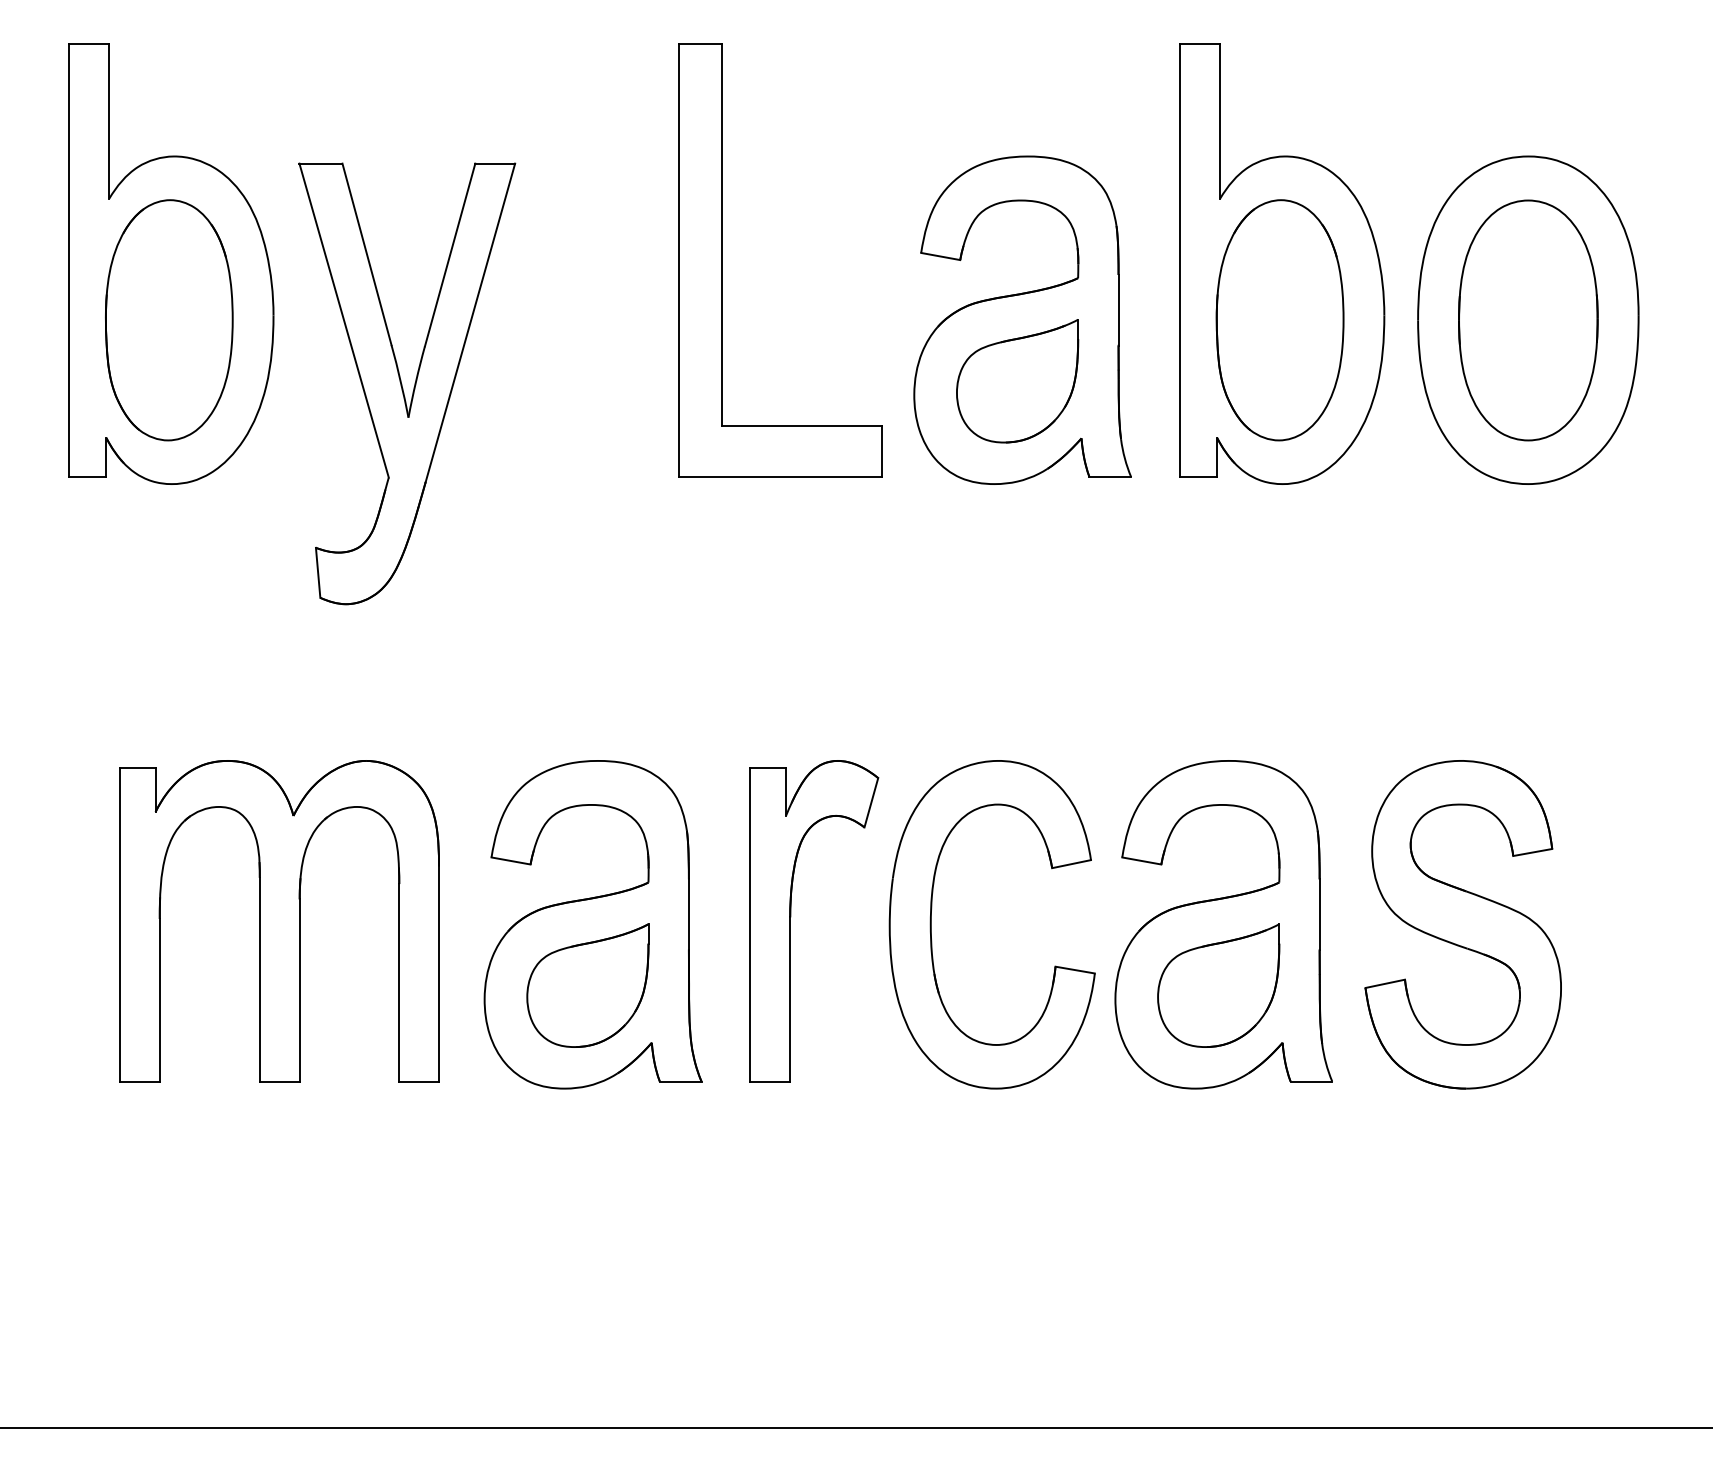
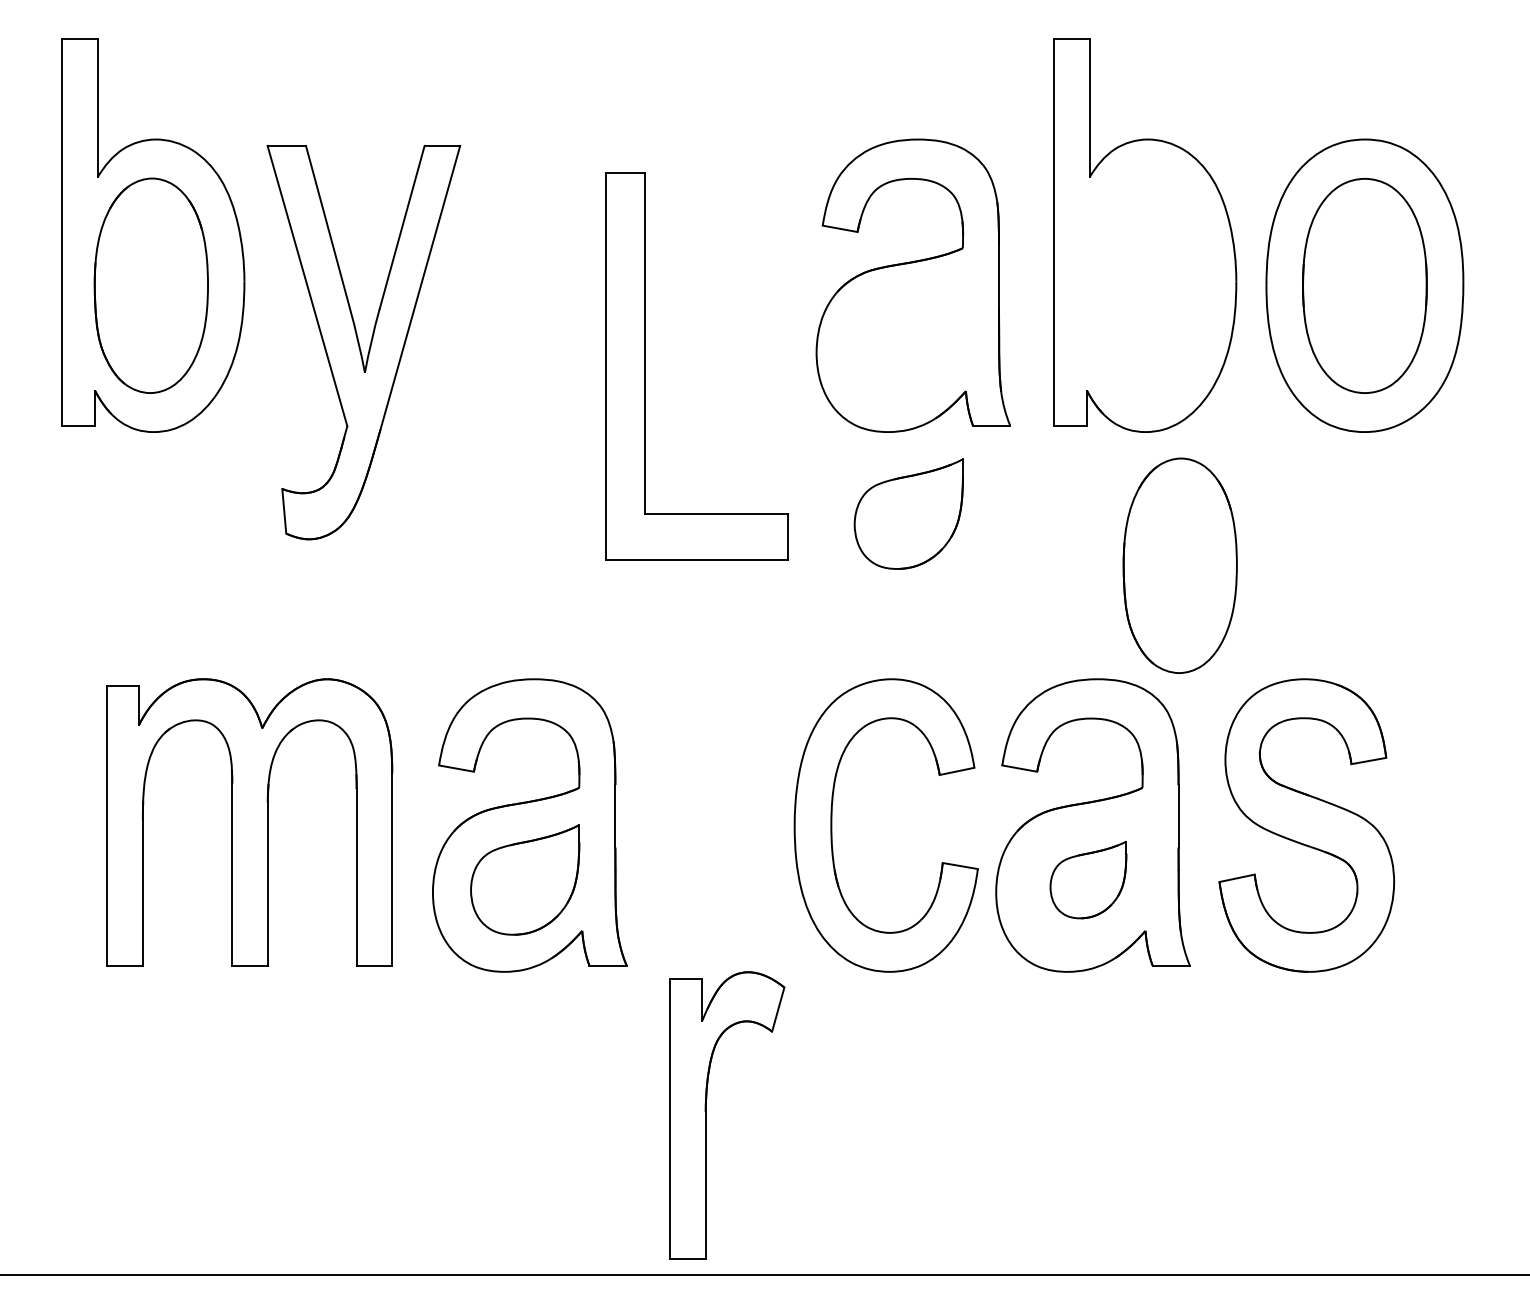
part: (722, 260) -> (645, 366), moved
part: (1279, 319) -> (1179, 565), moved
part: (1017, 380) -> (908, 513), moved
part: (790, 921) -> (706, 1115), moved
part: (1218, 985) -> (1088, 879), size x0.7

